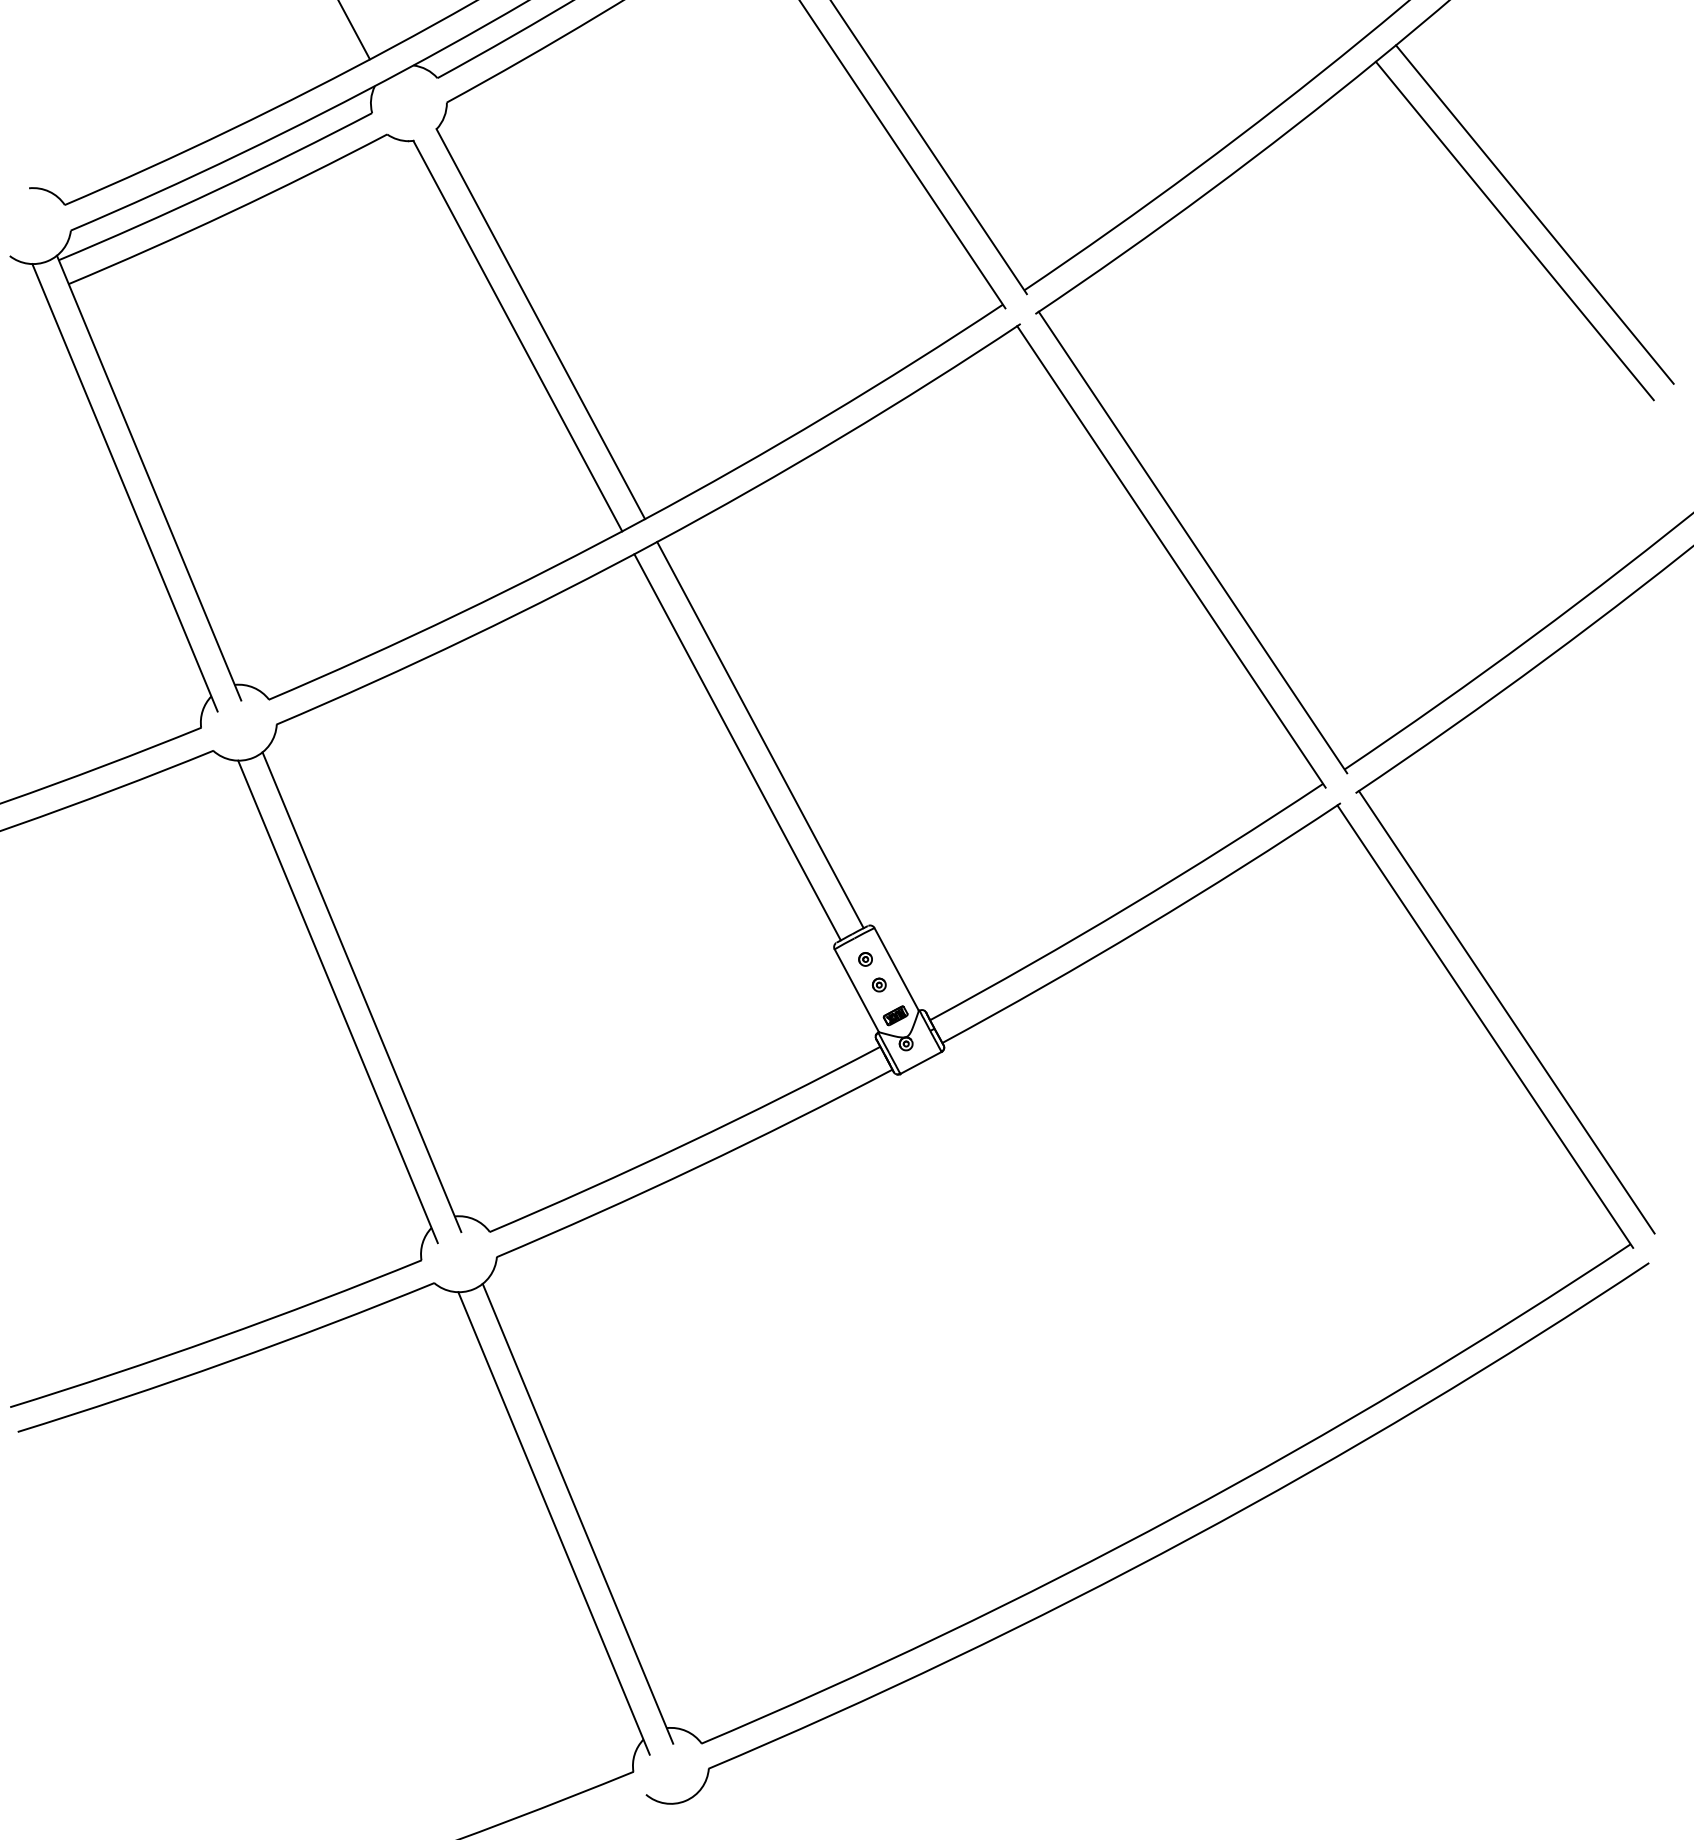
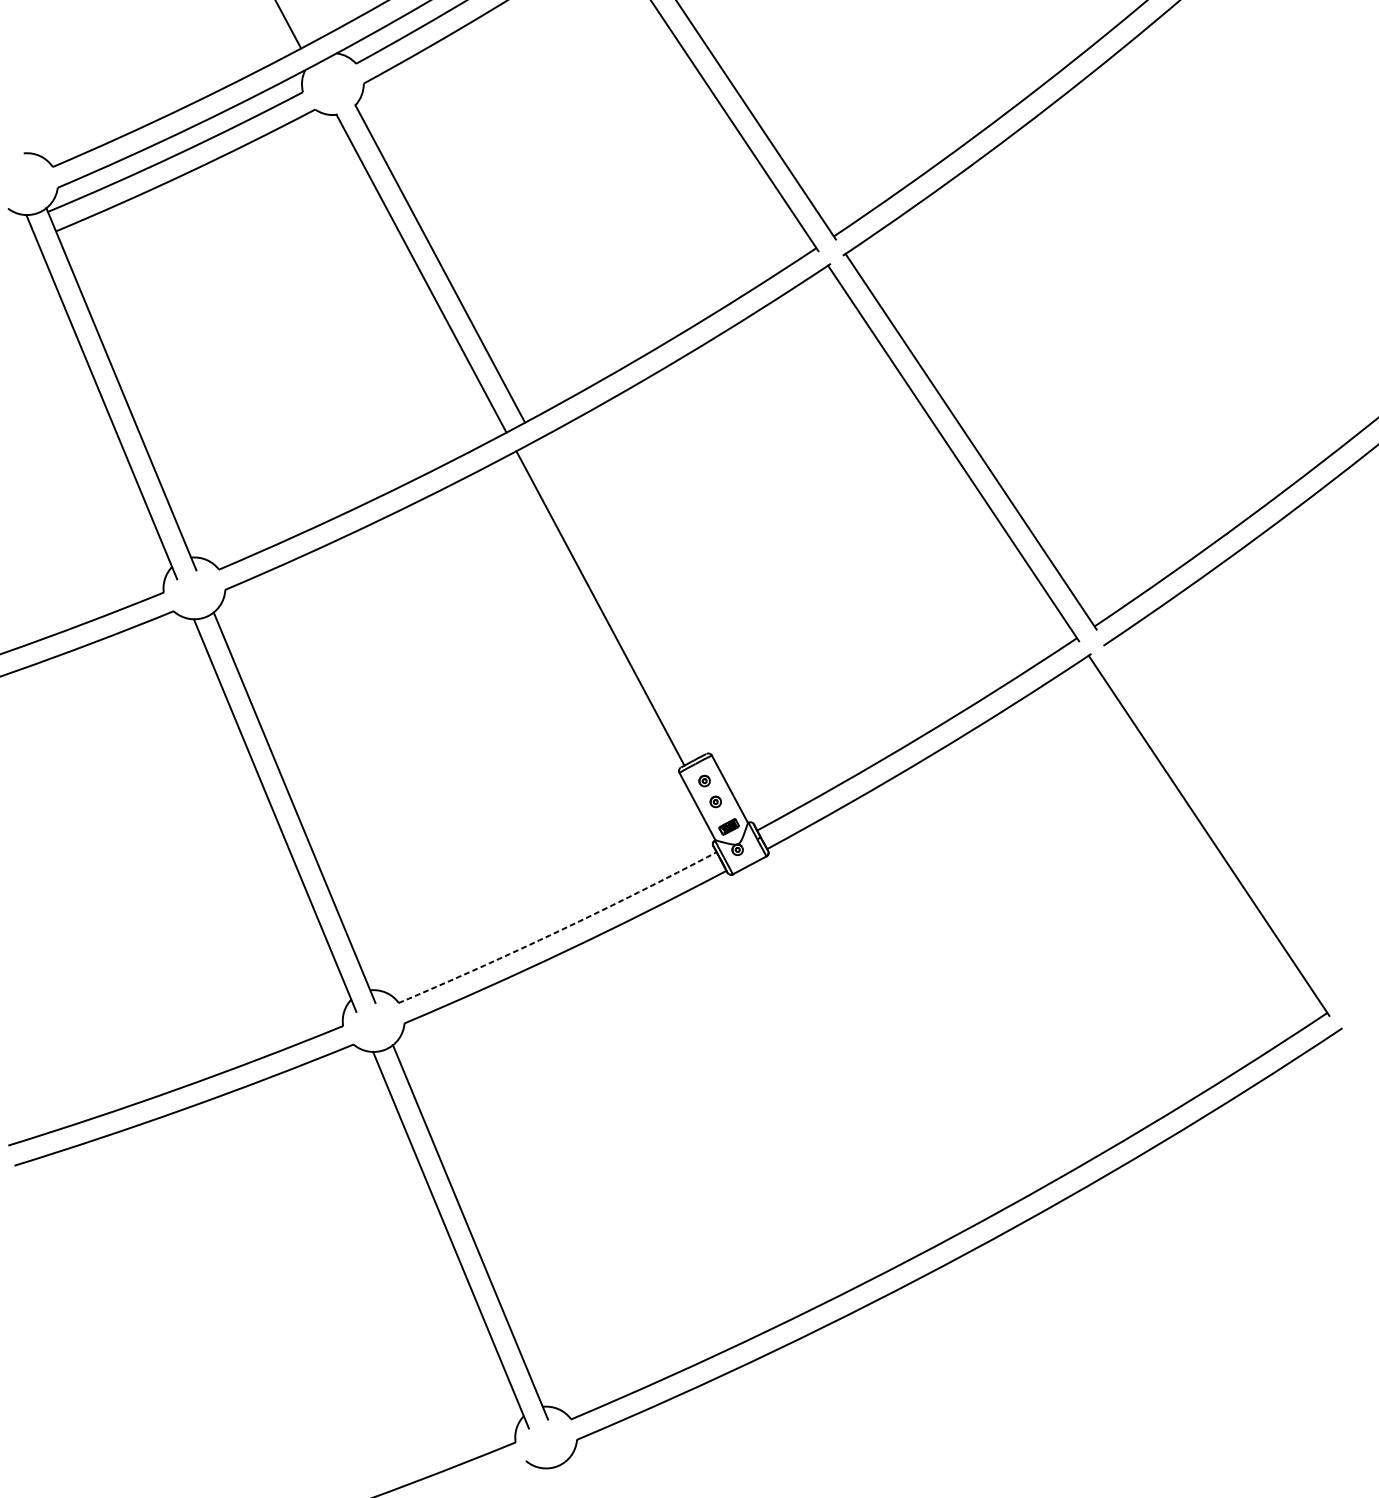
line: (1534, 214) -> (1249, 174), removed
line: (1514, 230) -> (1232, 187), removed
line: (760, 734) -> (619, 598), removed
line: (1506, 1012) -> (1226, 824), removed
arc: (687, 1143) -> (559, 930), solid -> dashed

